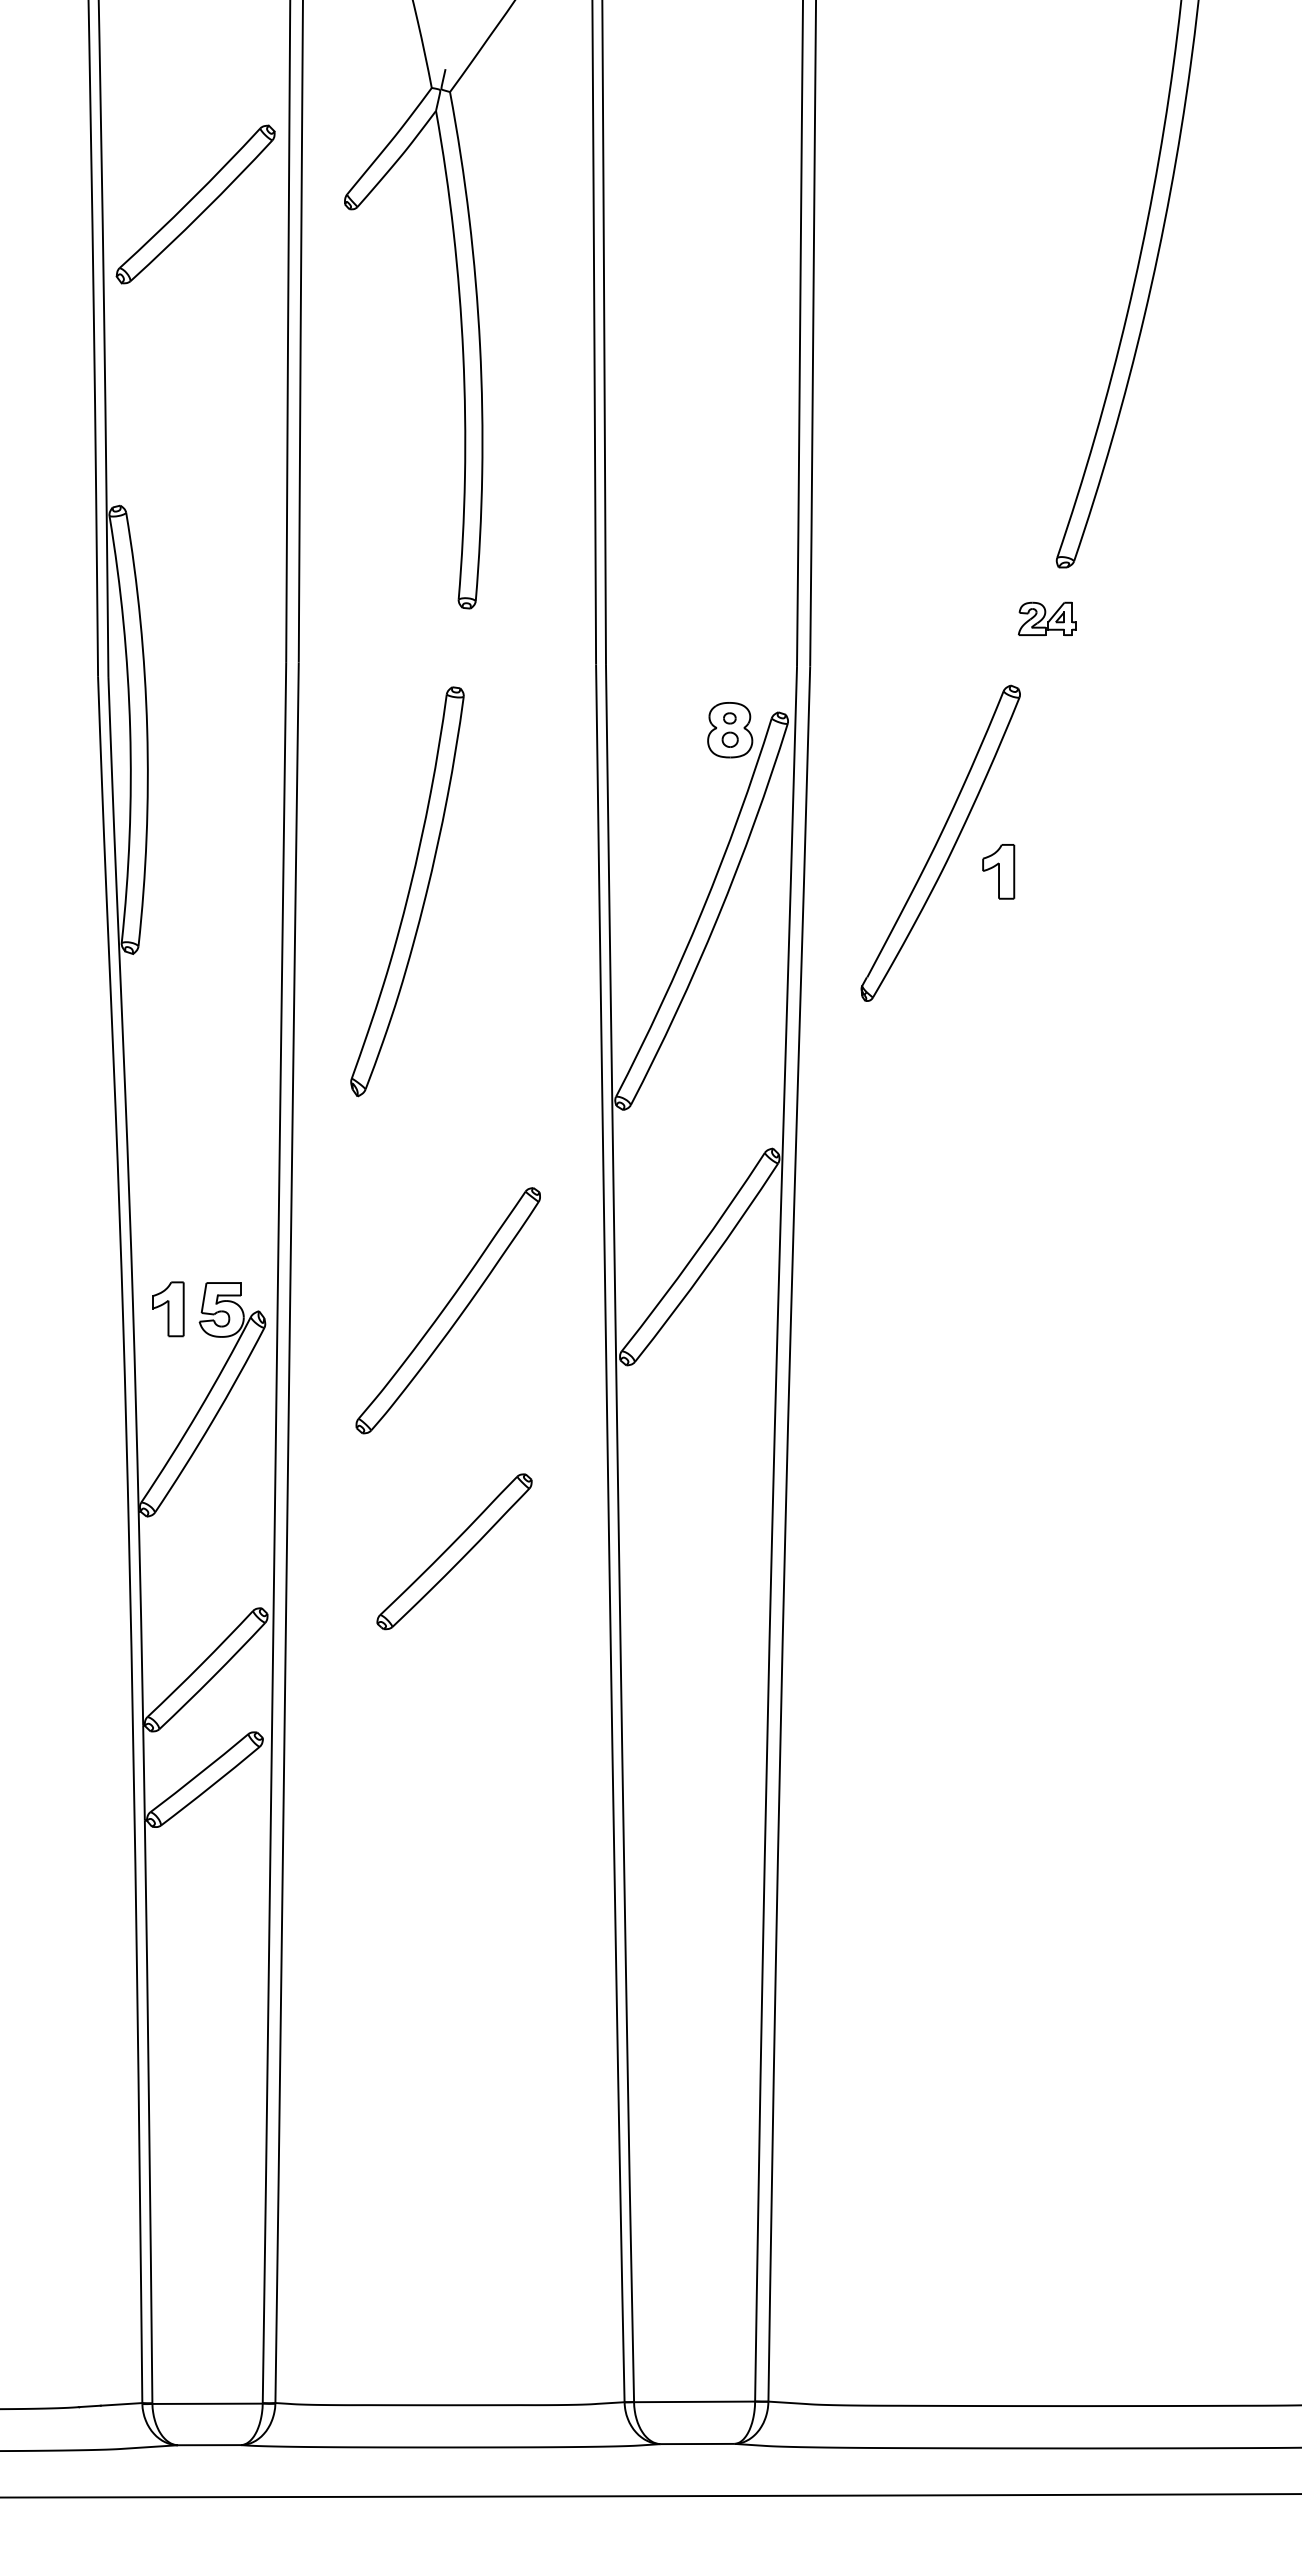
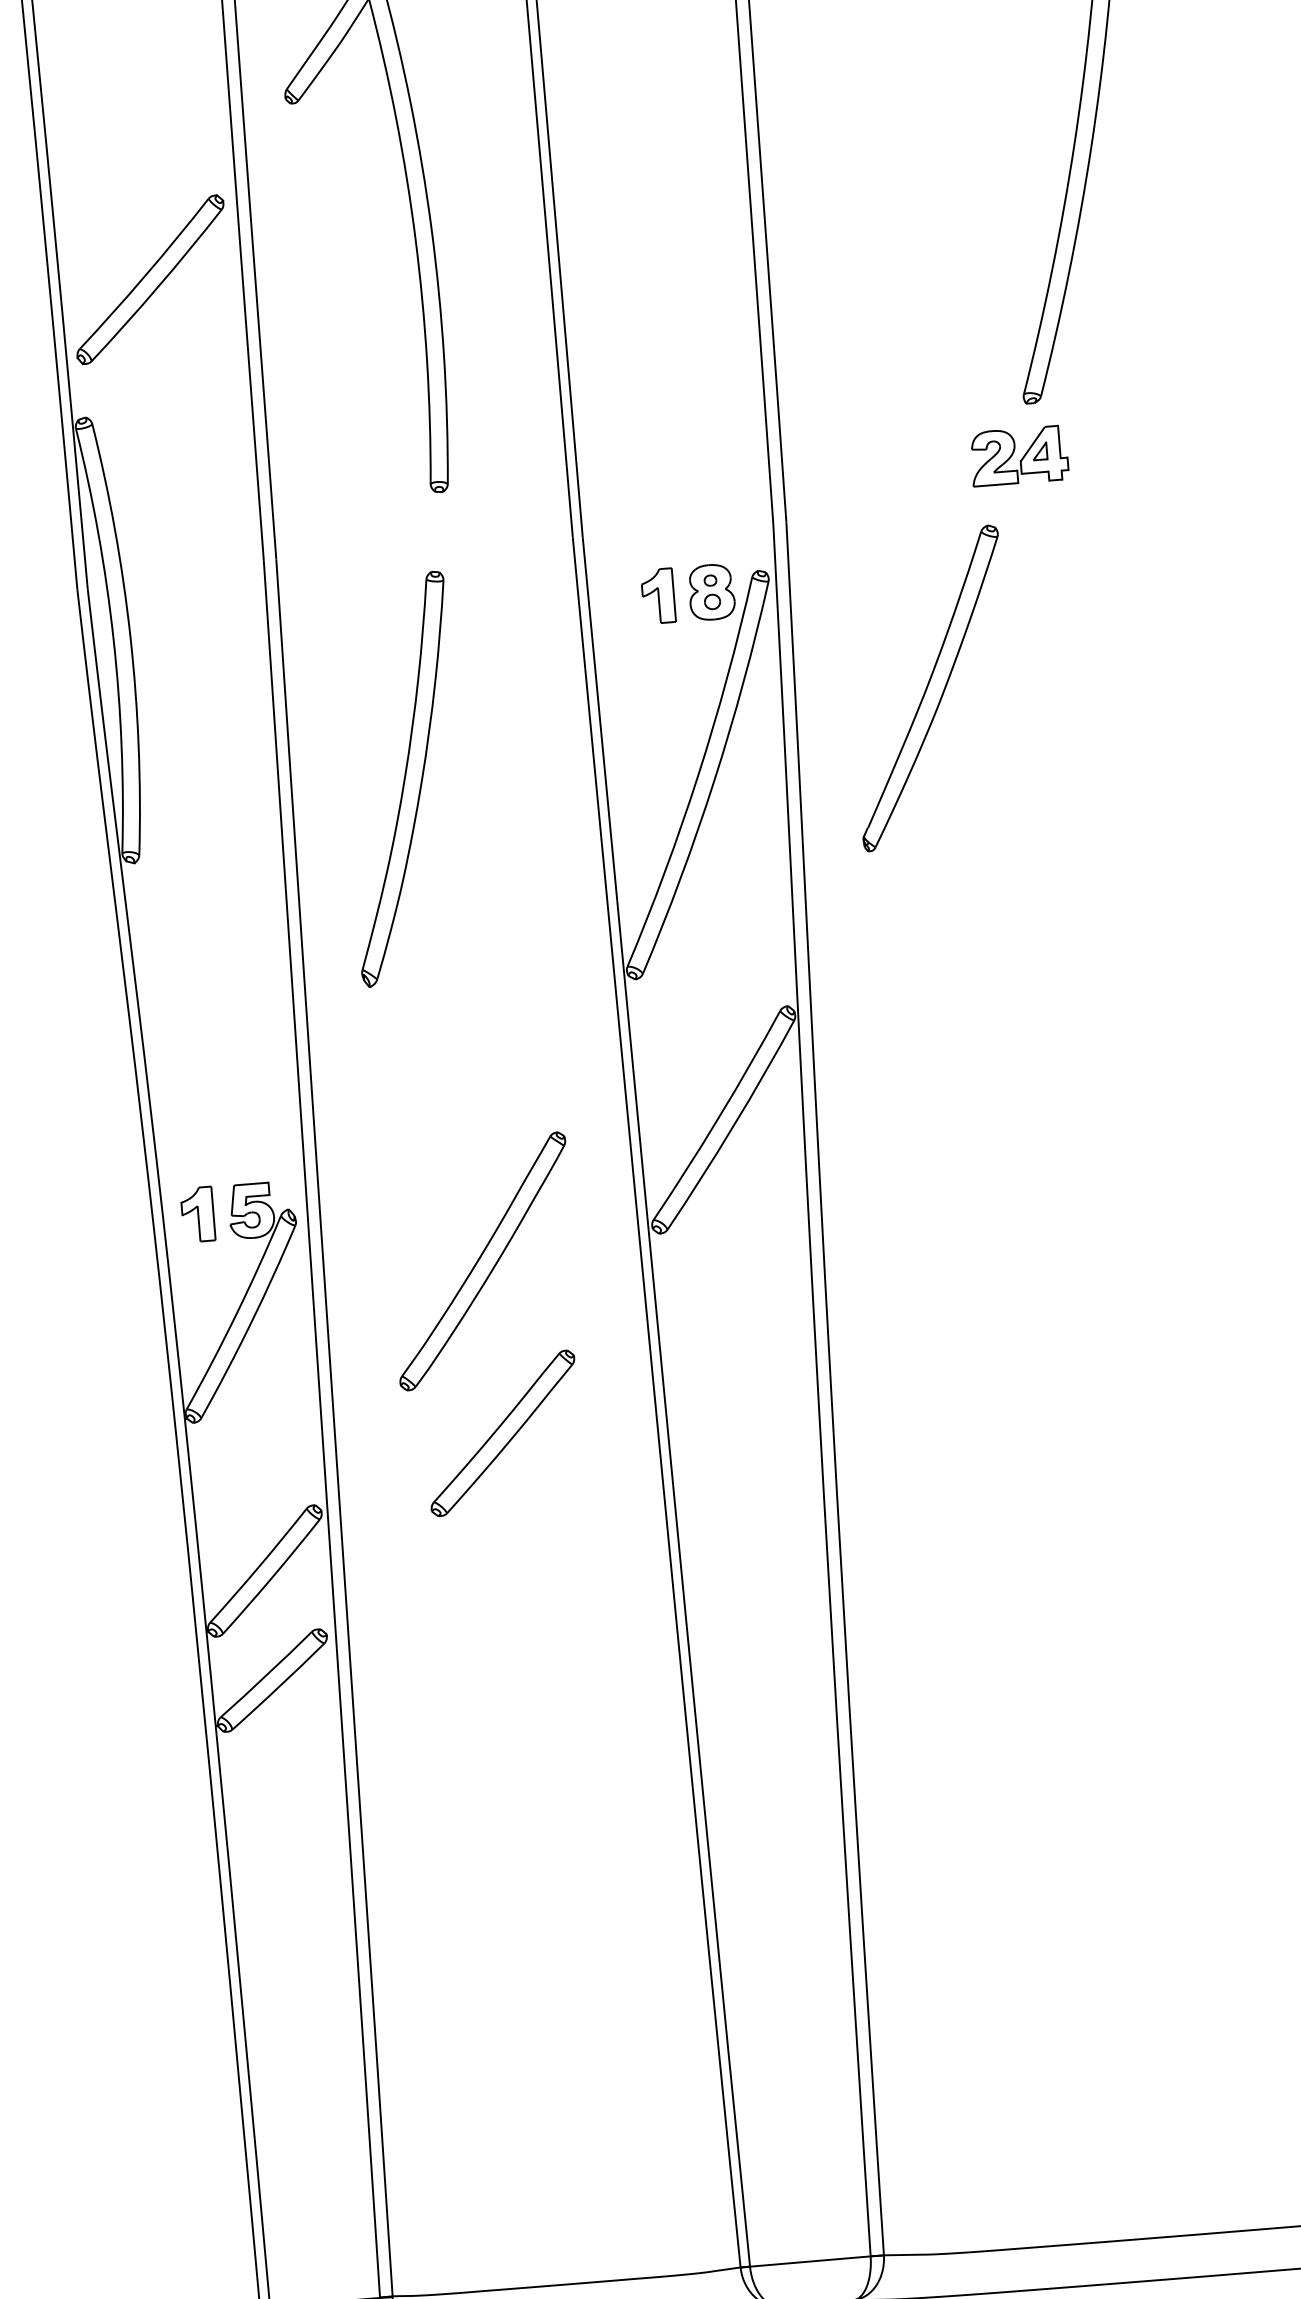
part: (195, 204) -> (150, 279), moved
part: (1047, 618) -> (1019, 455), size x1.67
part: (998, 871) -> (658, 595), moved
part: (447, 1310) -> (481, 1261), moved

